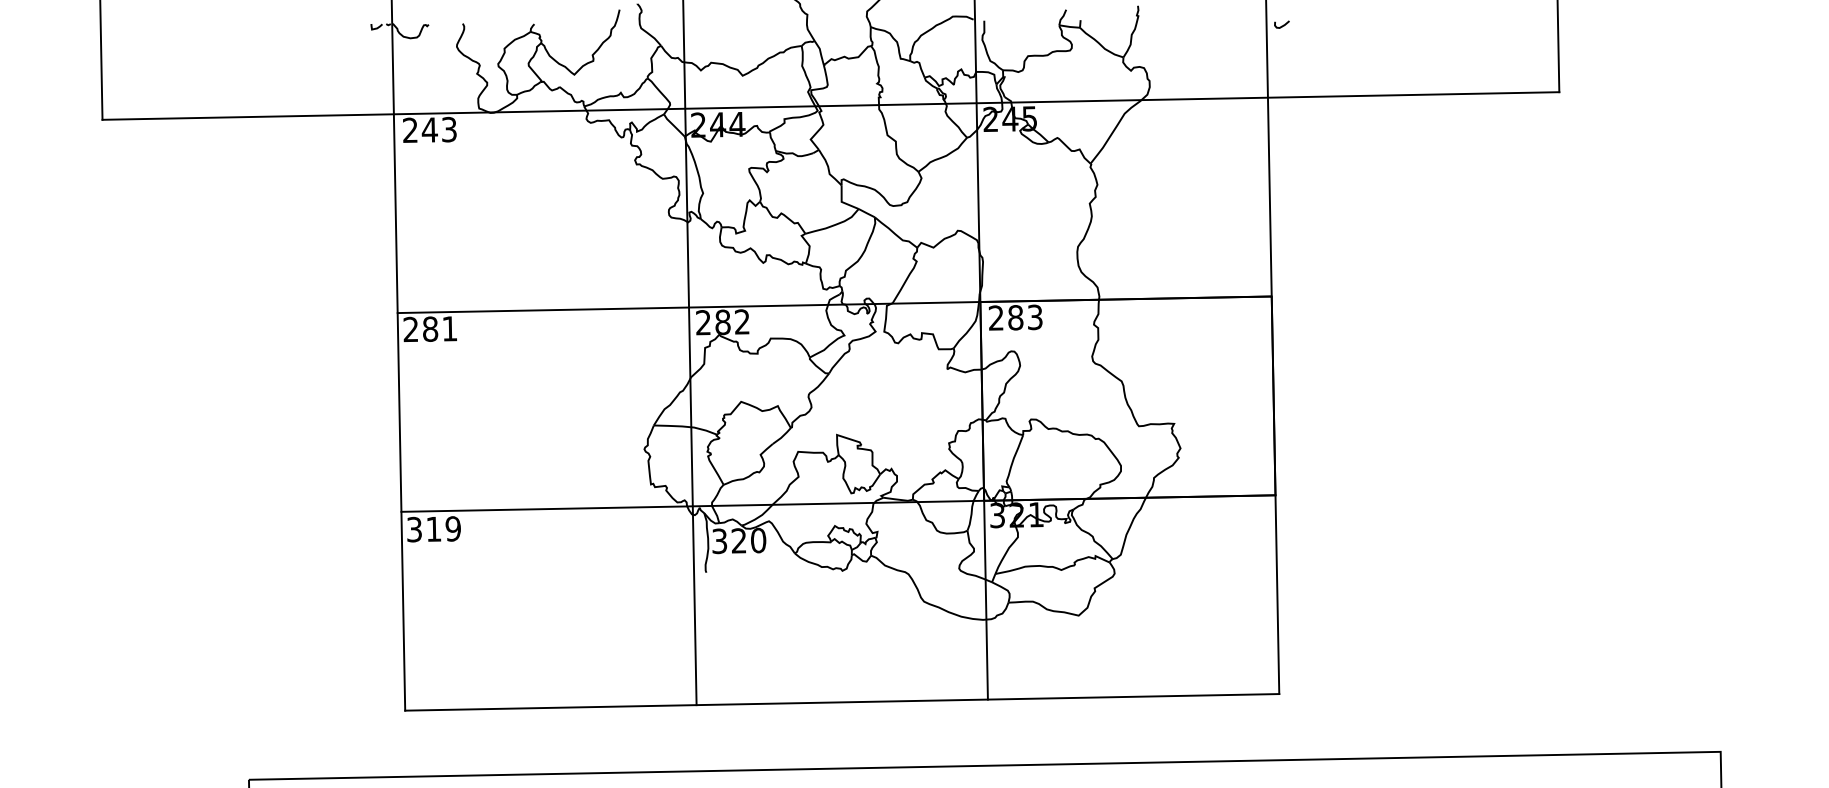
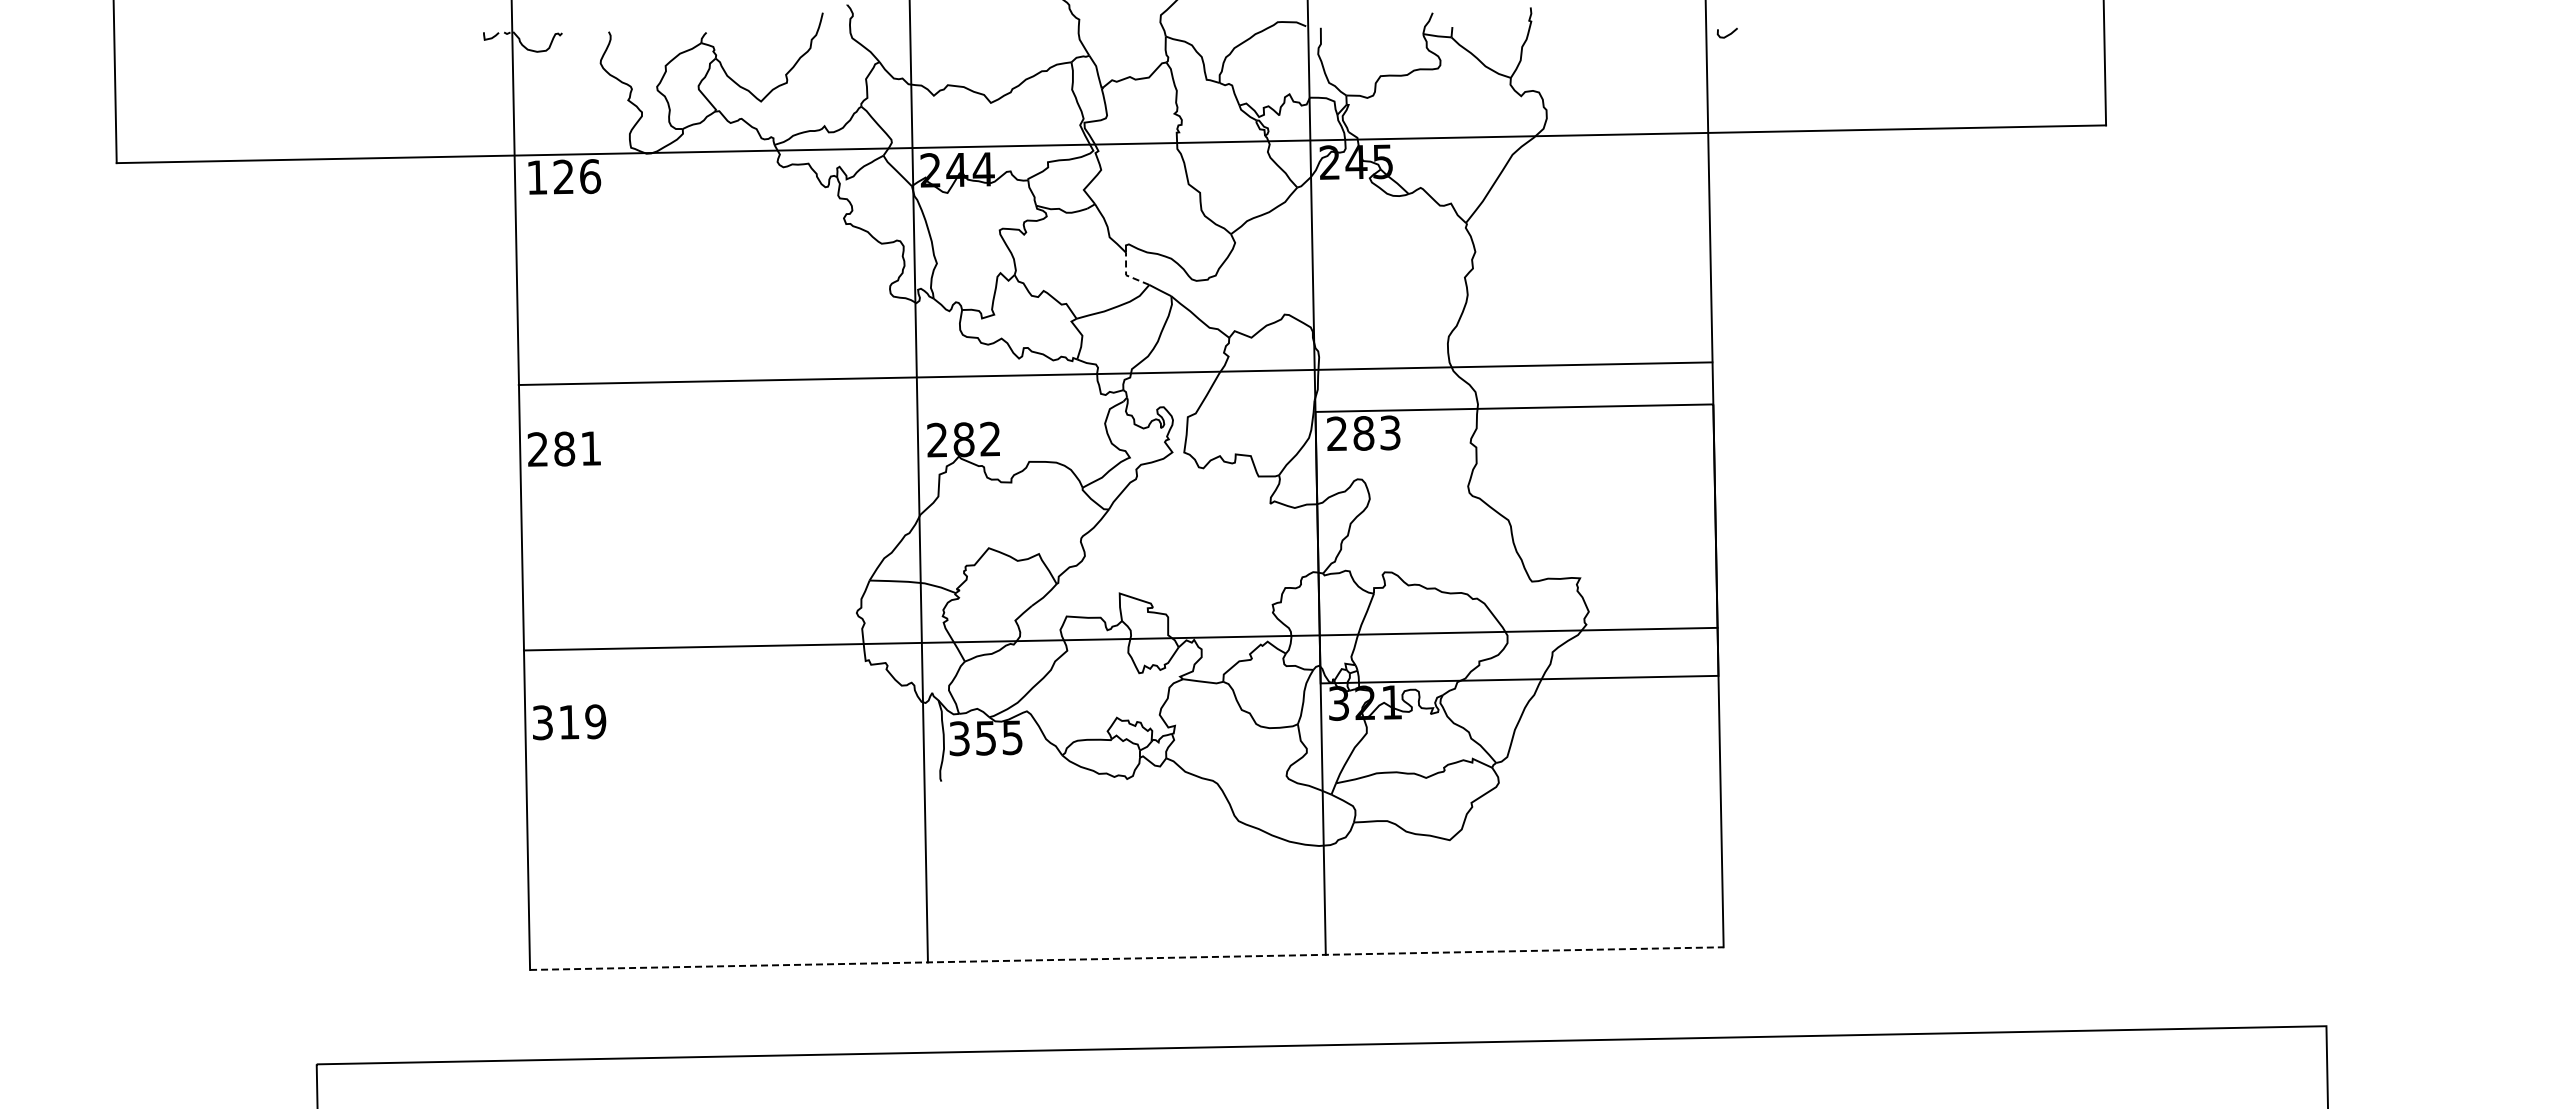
text: (430, 129) -> (564, 176), 243 -> 126
line: (841, 202) -> (1126, 275), solid -> dashed
line: (834, 304) -> (1115, 373), moved
line: (838, 503) -> (1120, 638), moved
text: (748, 540) -> (999, 737), 320 -> 355
line: (841, 702) -> (1126, 958), solid -> dashed

